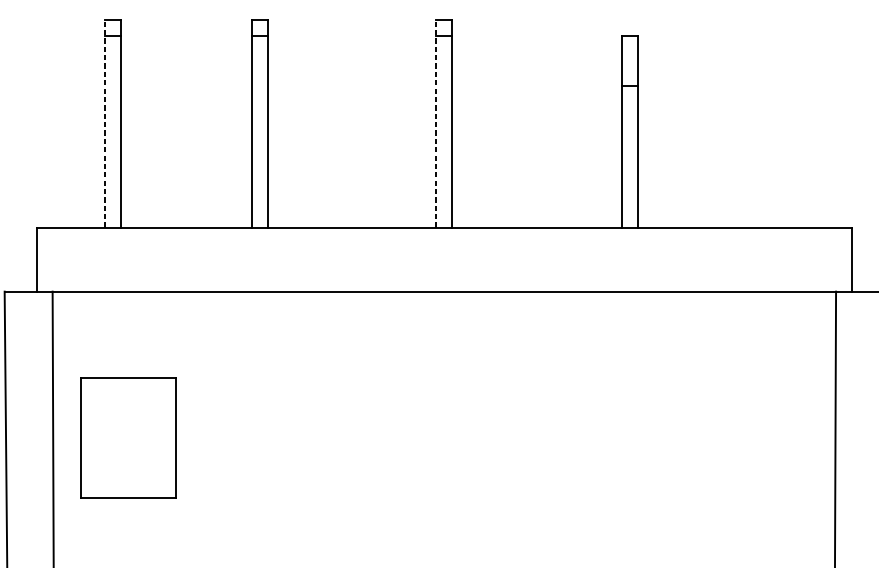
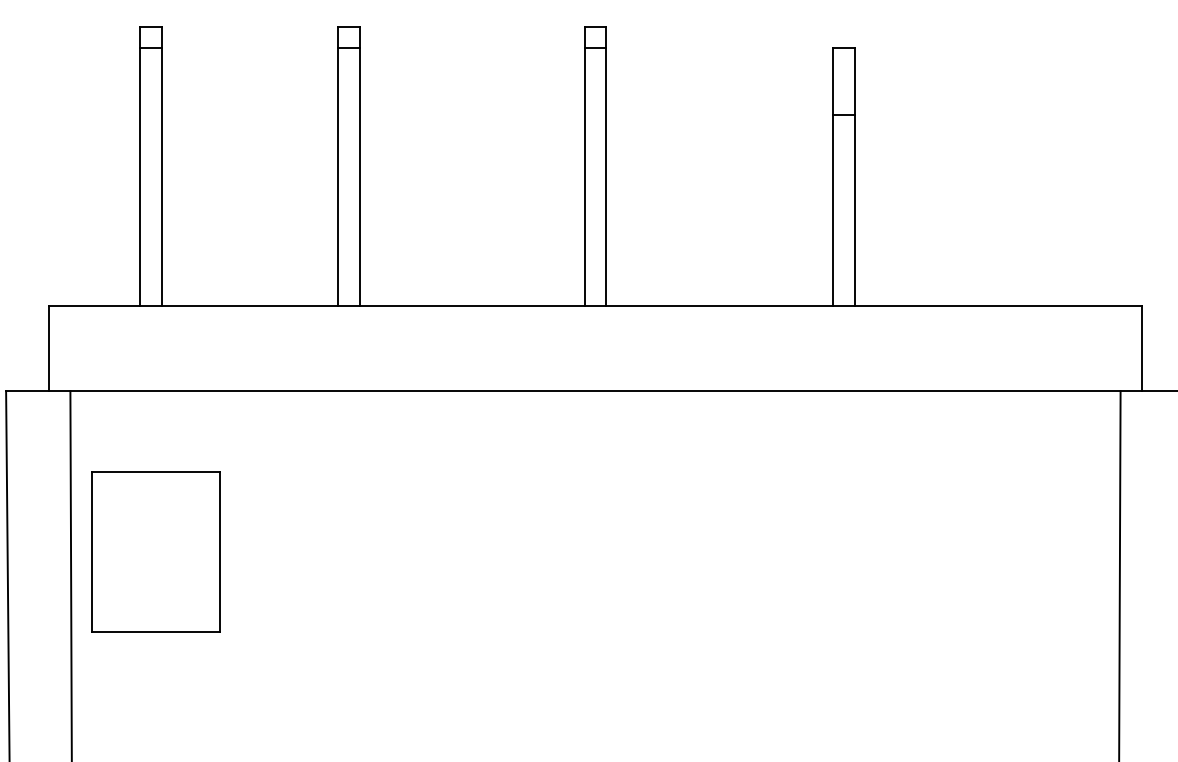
line: (104, 123) -> (140, 165), dashed -> solid
line: (436, 123) -> (584, 165), dashed -> solid
part: (128, 437) -> (155, 551), moved

